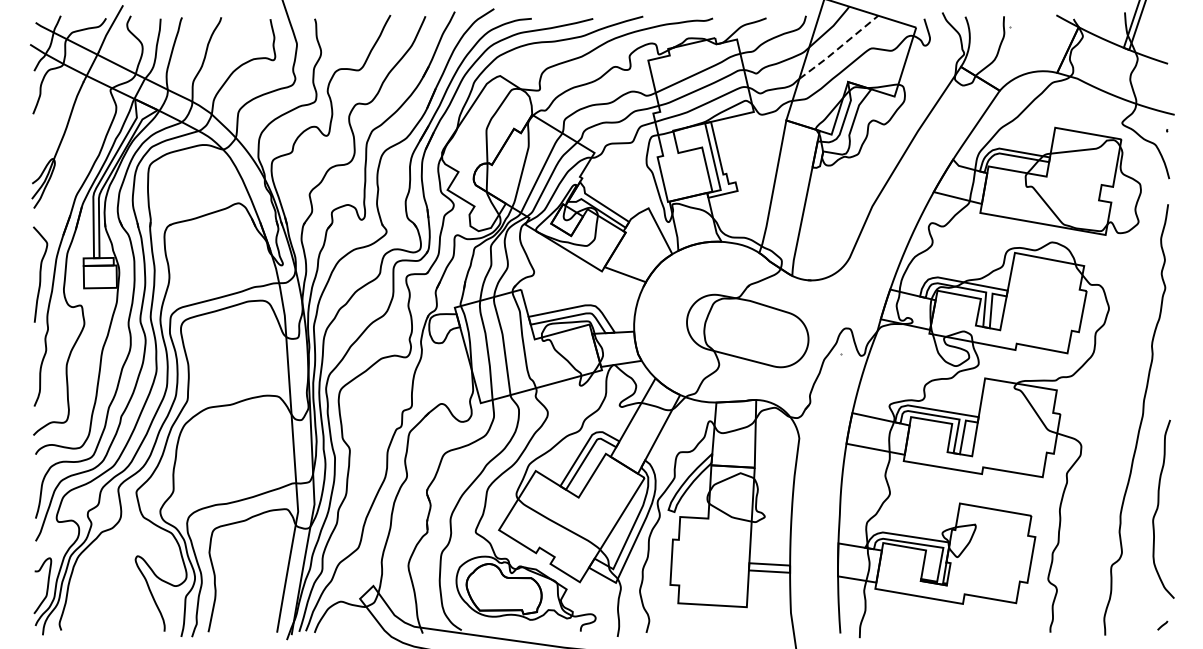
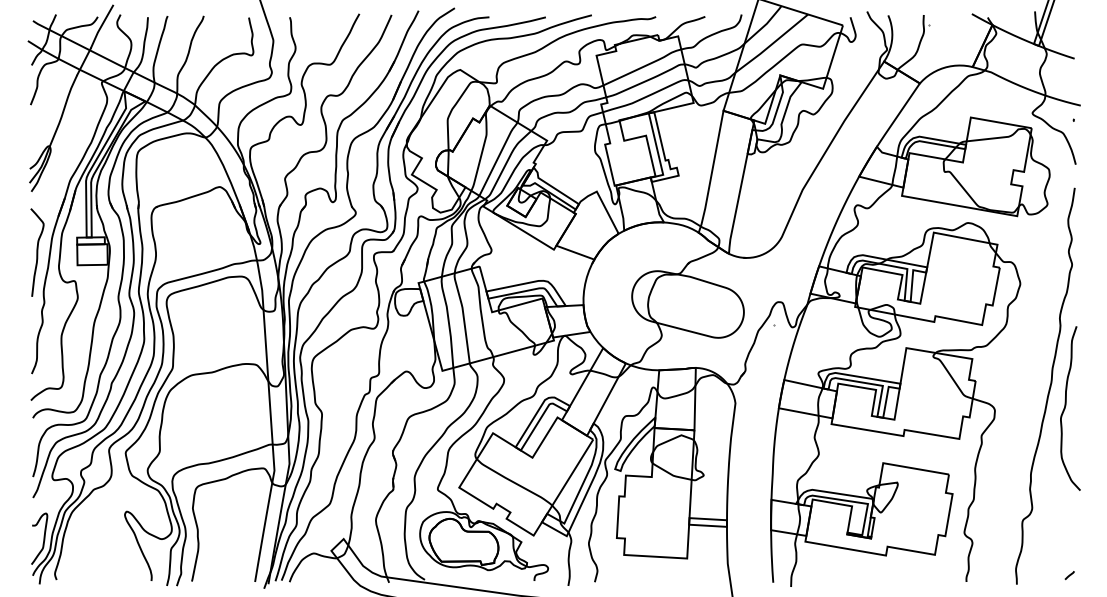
line: (838, 48) -> (771, 44), dashed -> solid
curve: (1159, 506) -> (1066, 405), moved

